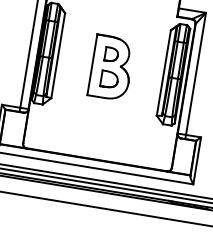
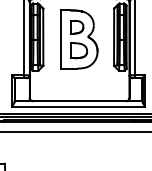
part: (111, 67) -> (79, 39), size x1.43

